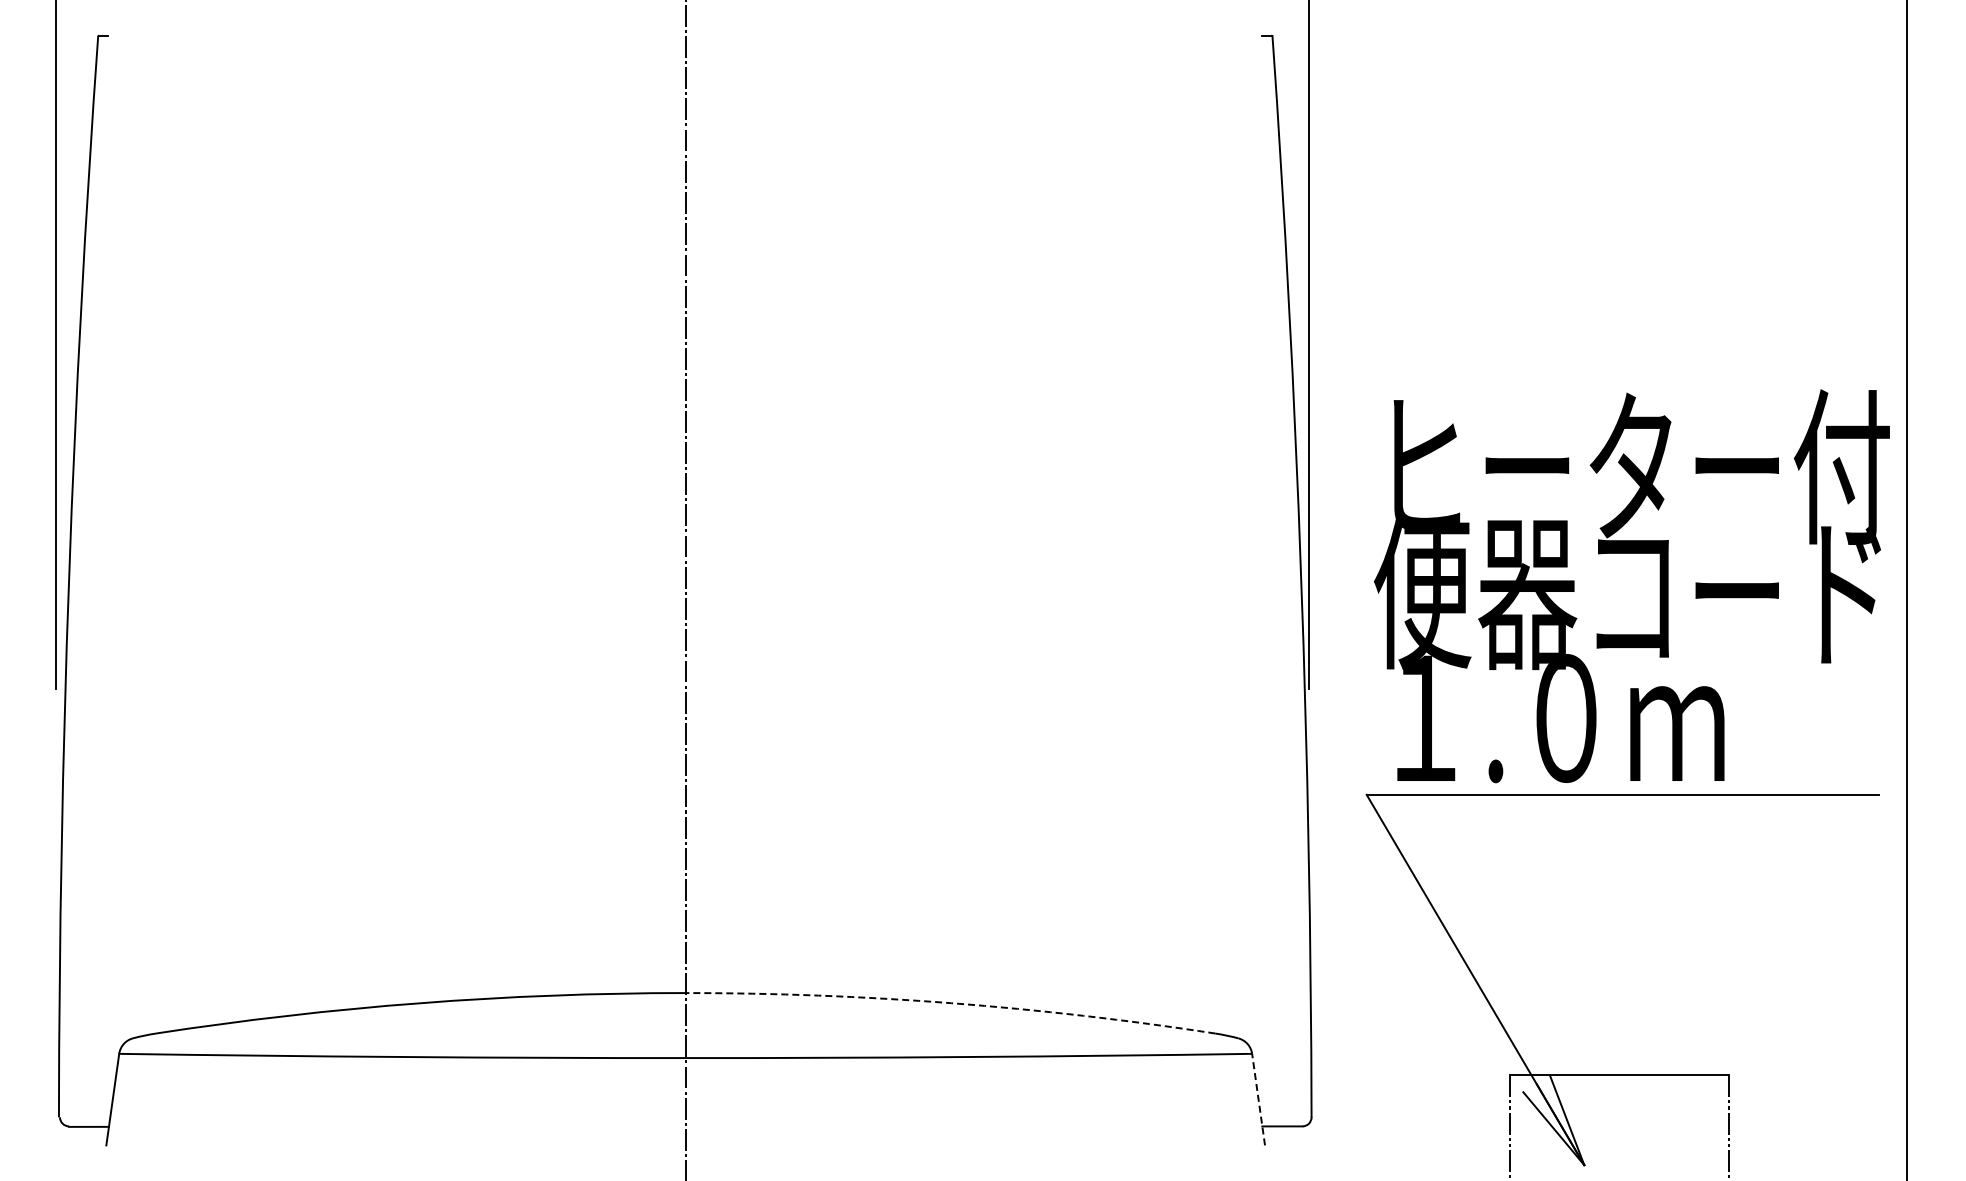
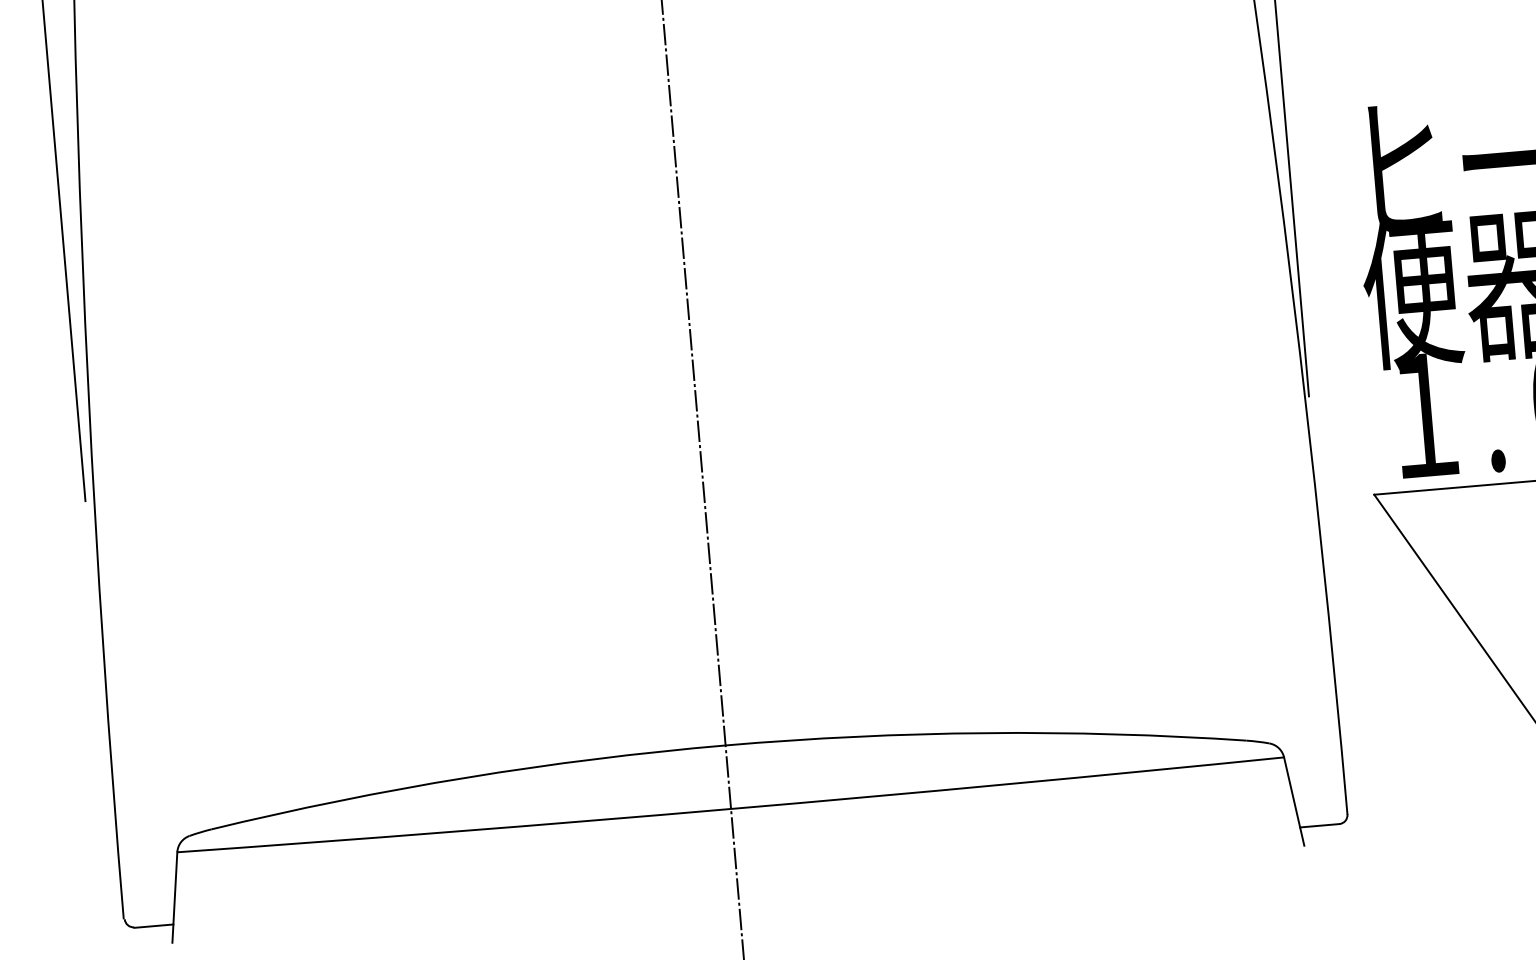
arc: (951, 1003) -> (986, 733), dashed -> solid
line: (1258, 1099) -> (1294, 801), dashed -> solid

